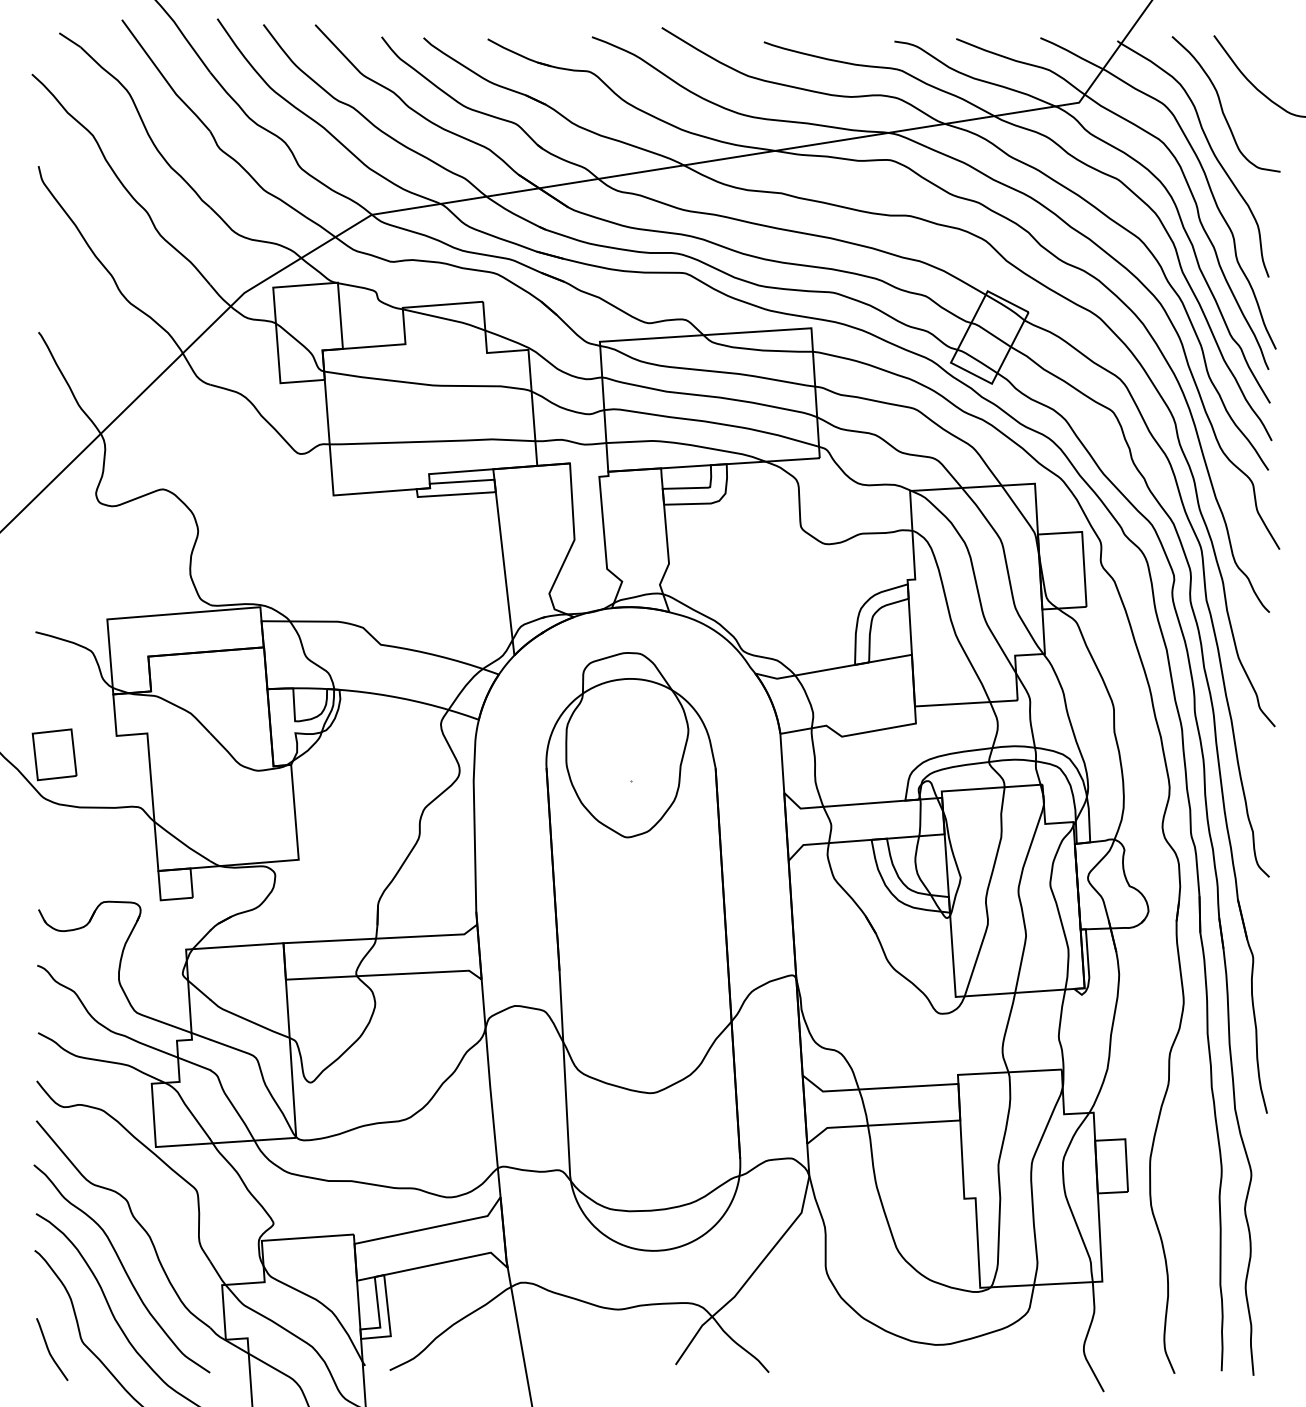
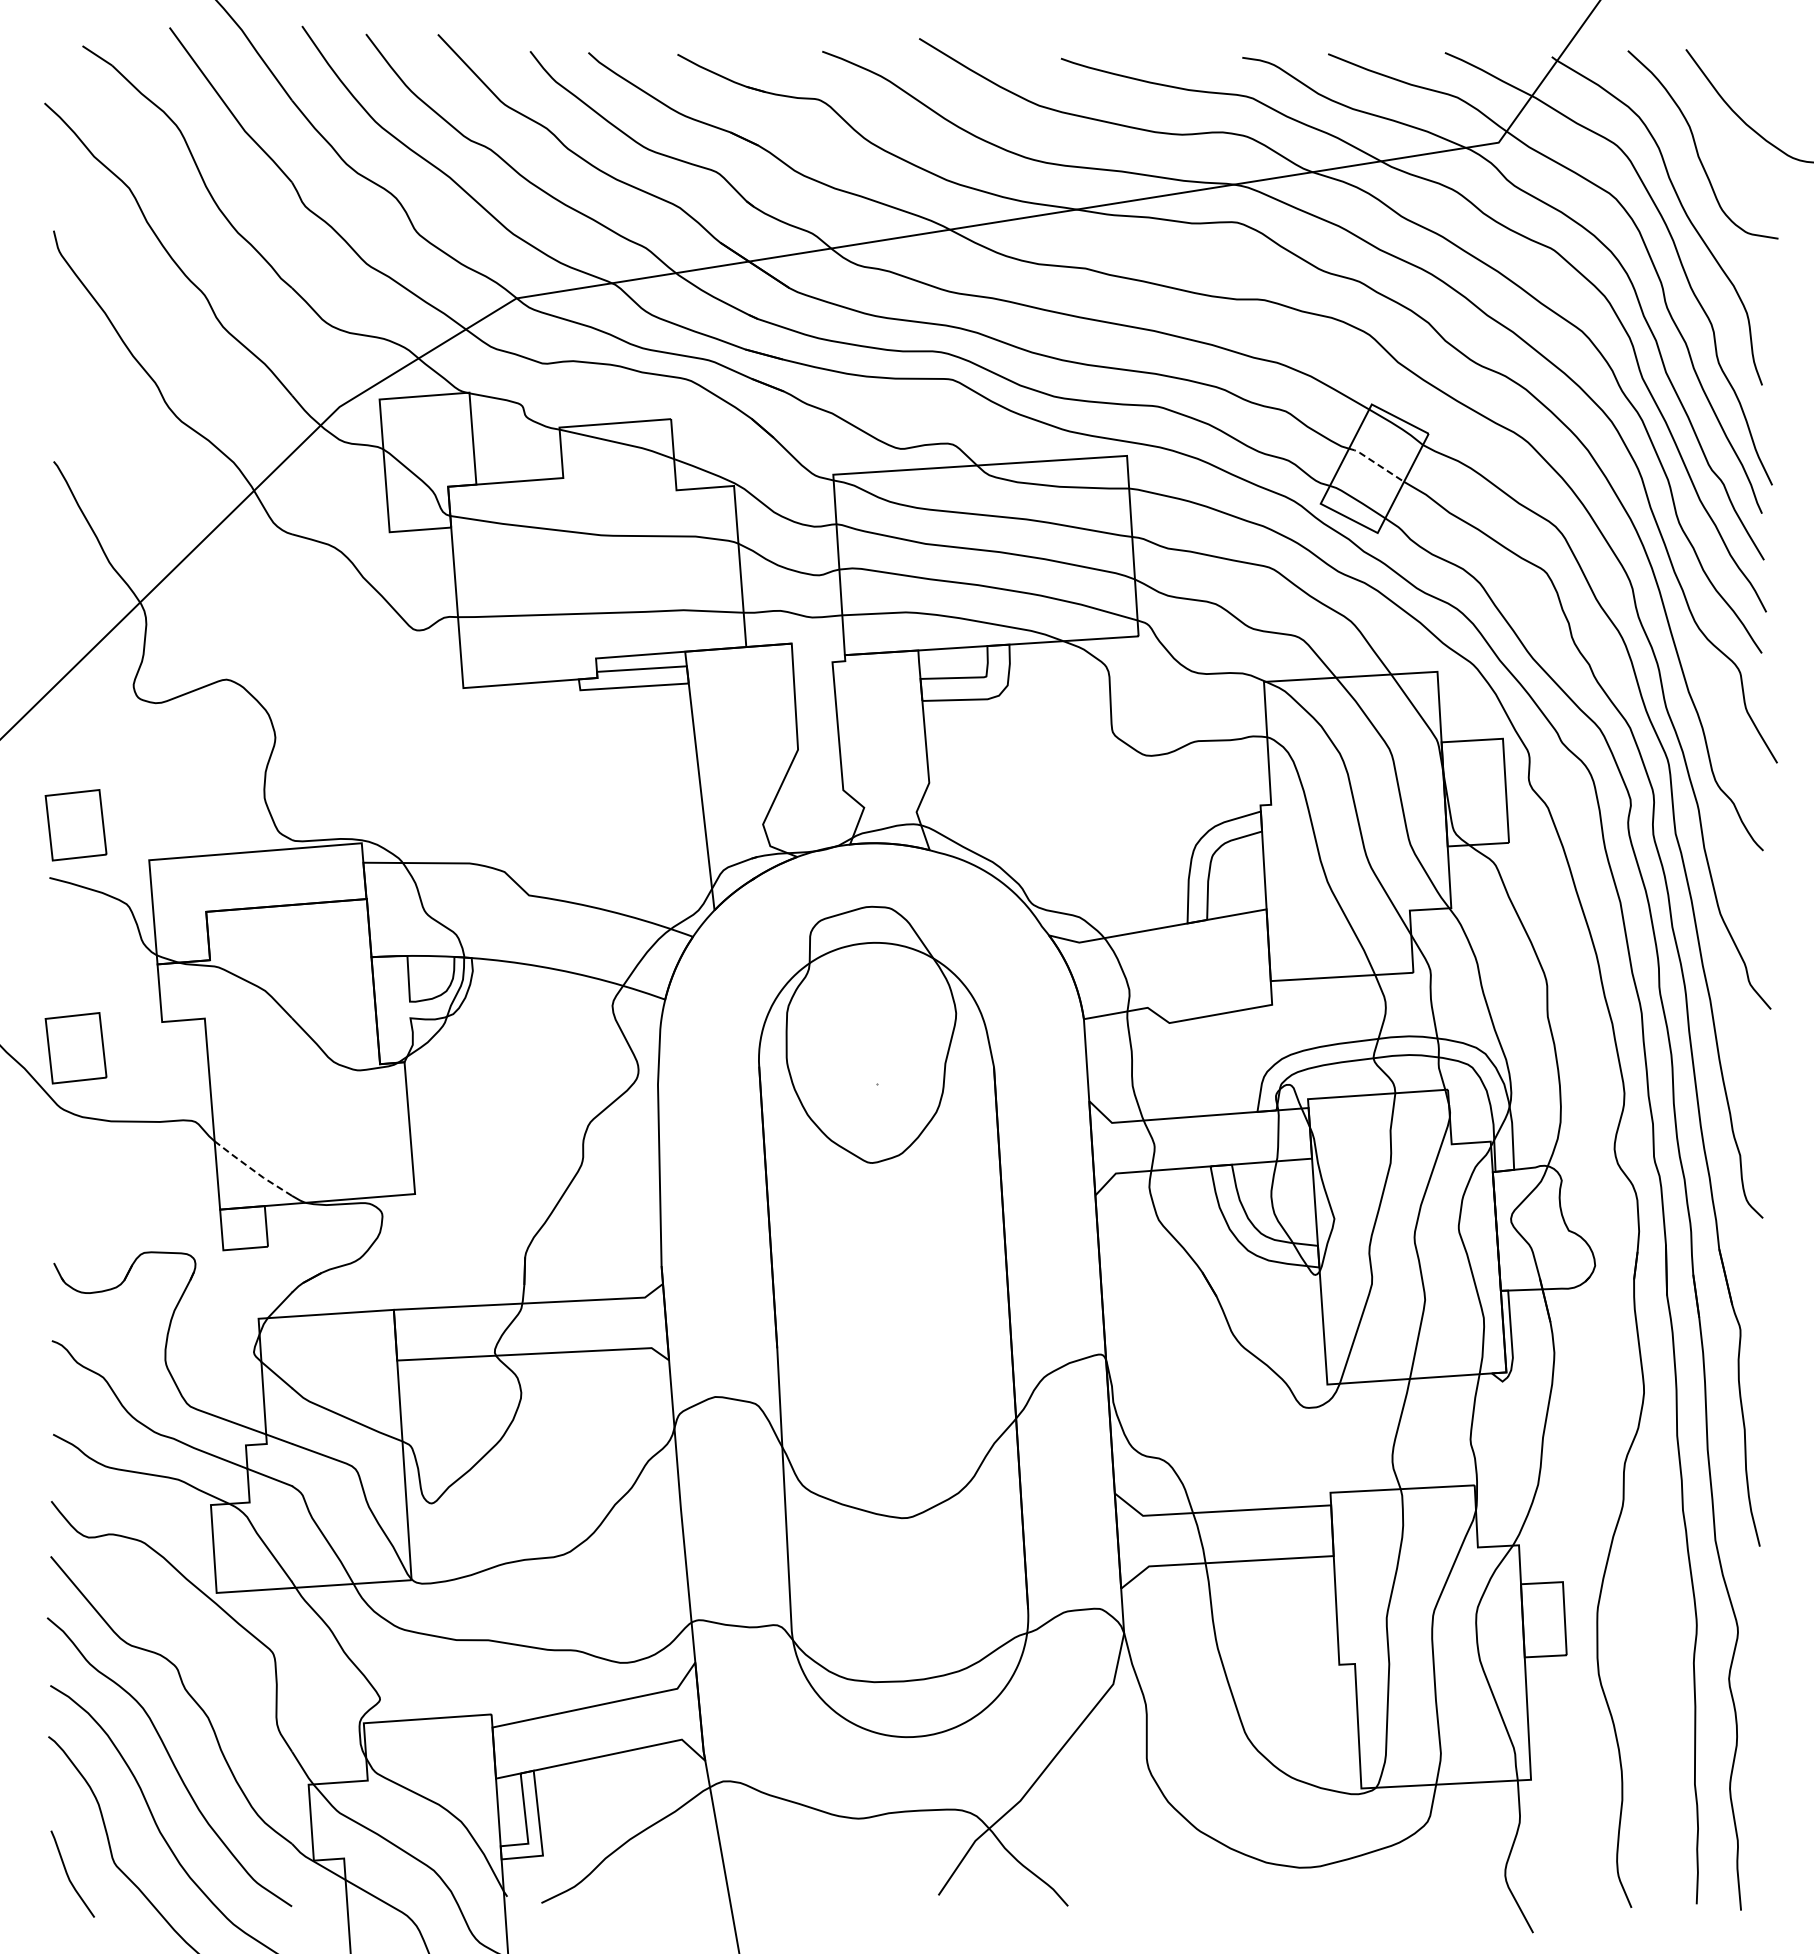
line: (991, 333) -> (1376, 463), solid -> dashed
part: (54, 594) -> (75, 825), added
line: (181, 842) -> (252, 1169), solid -> dashed

